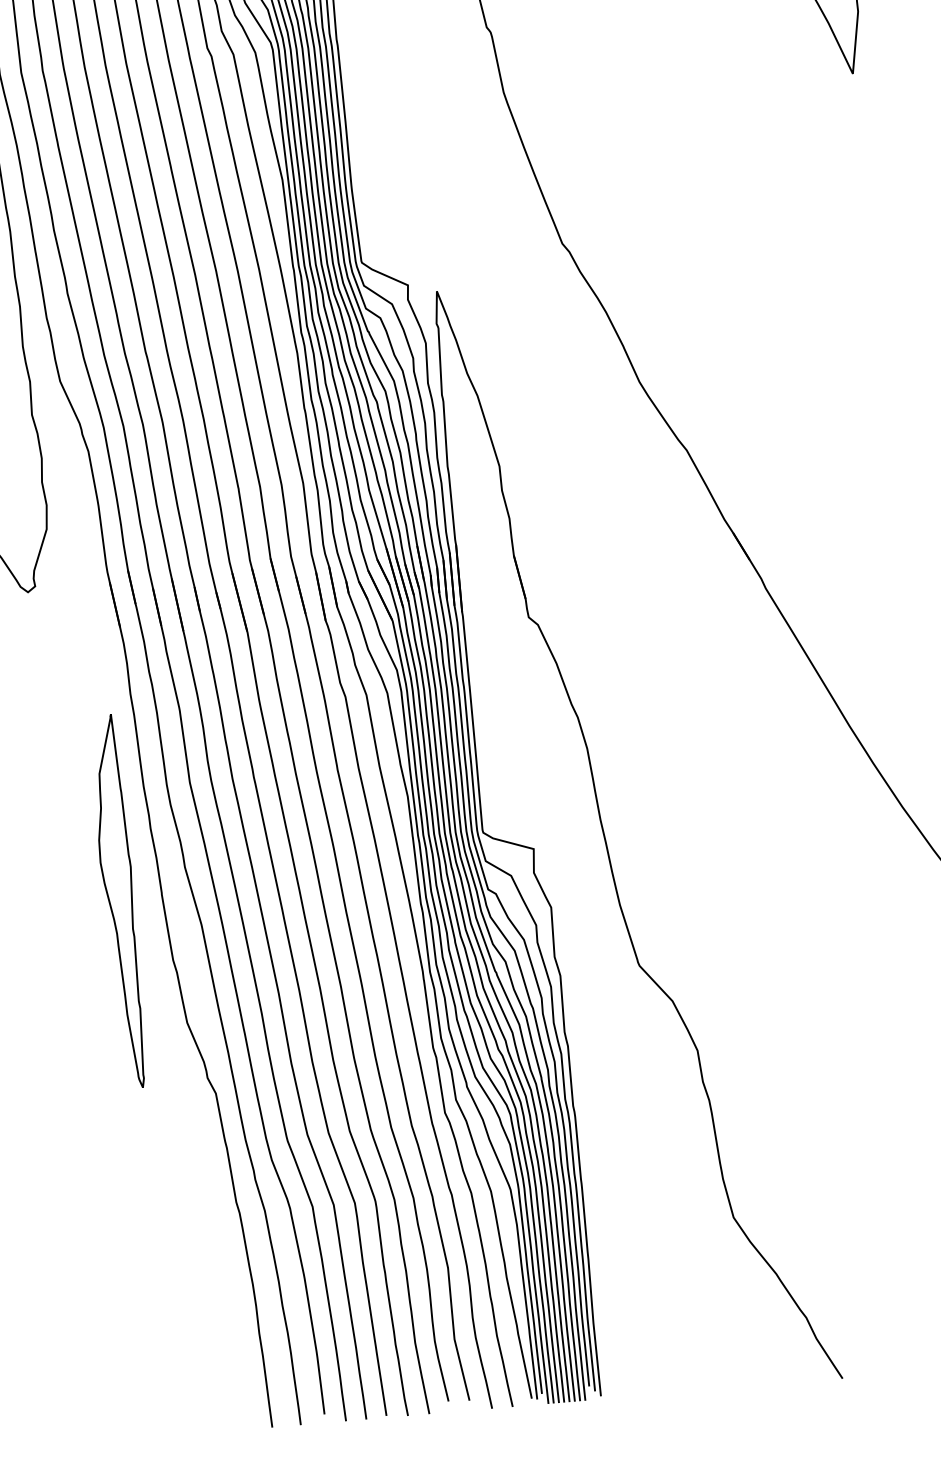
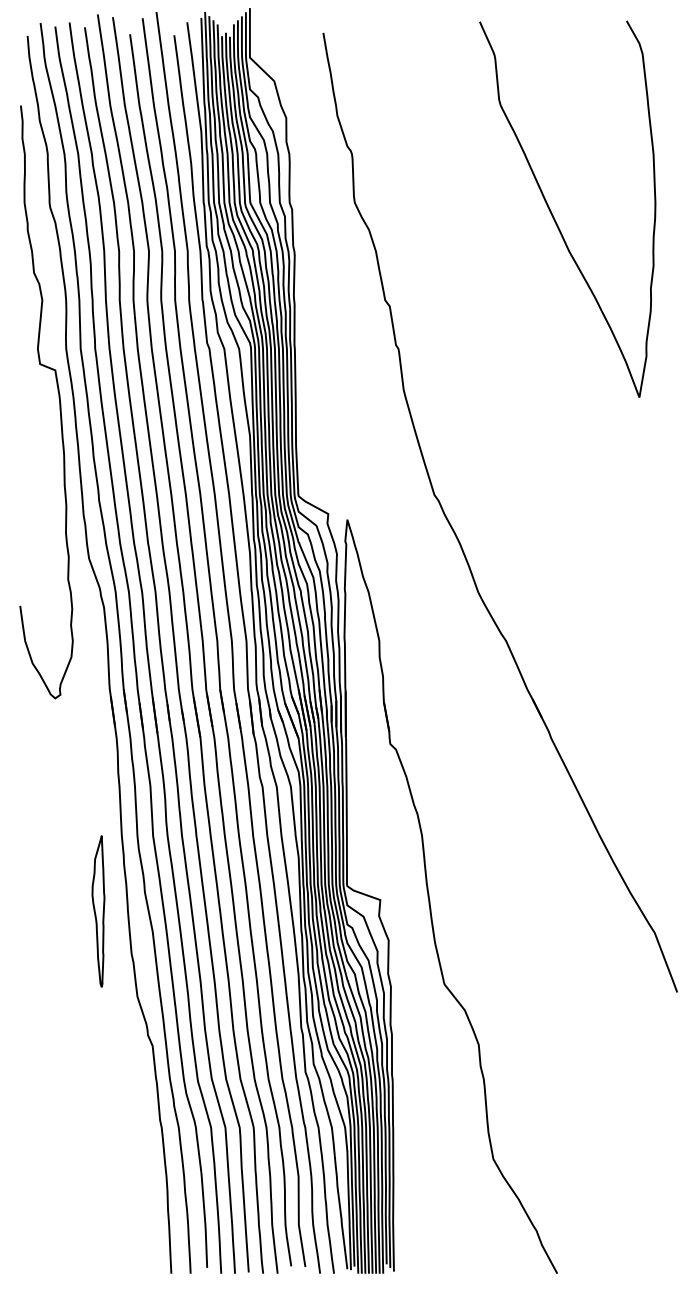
part: (118, 901) -> (98, 911), size x0.6

